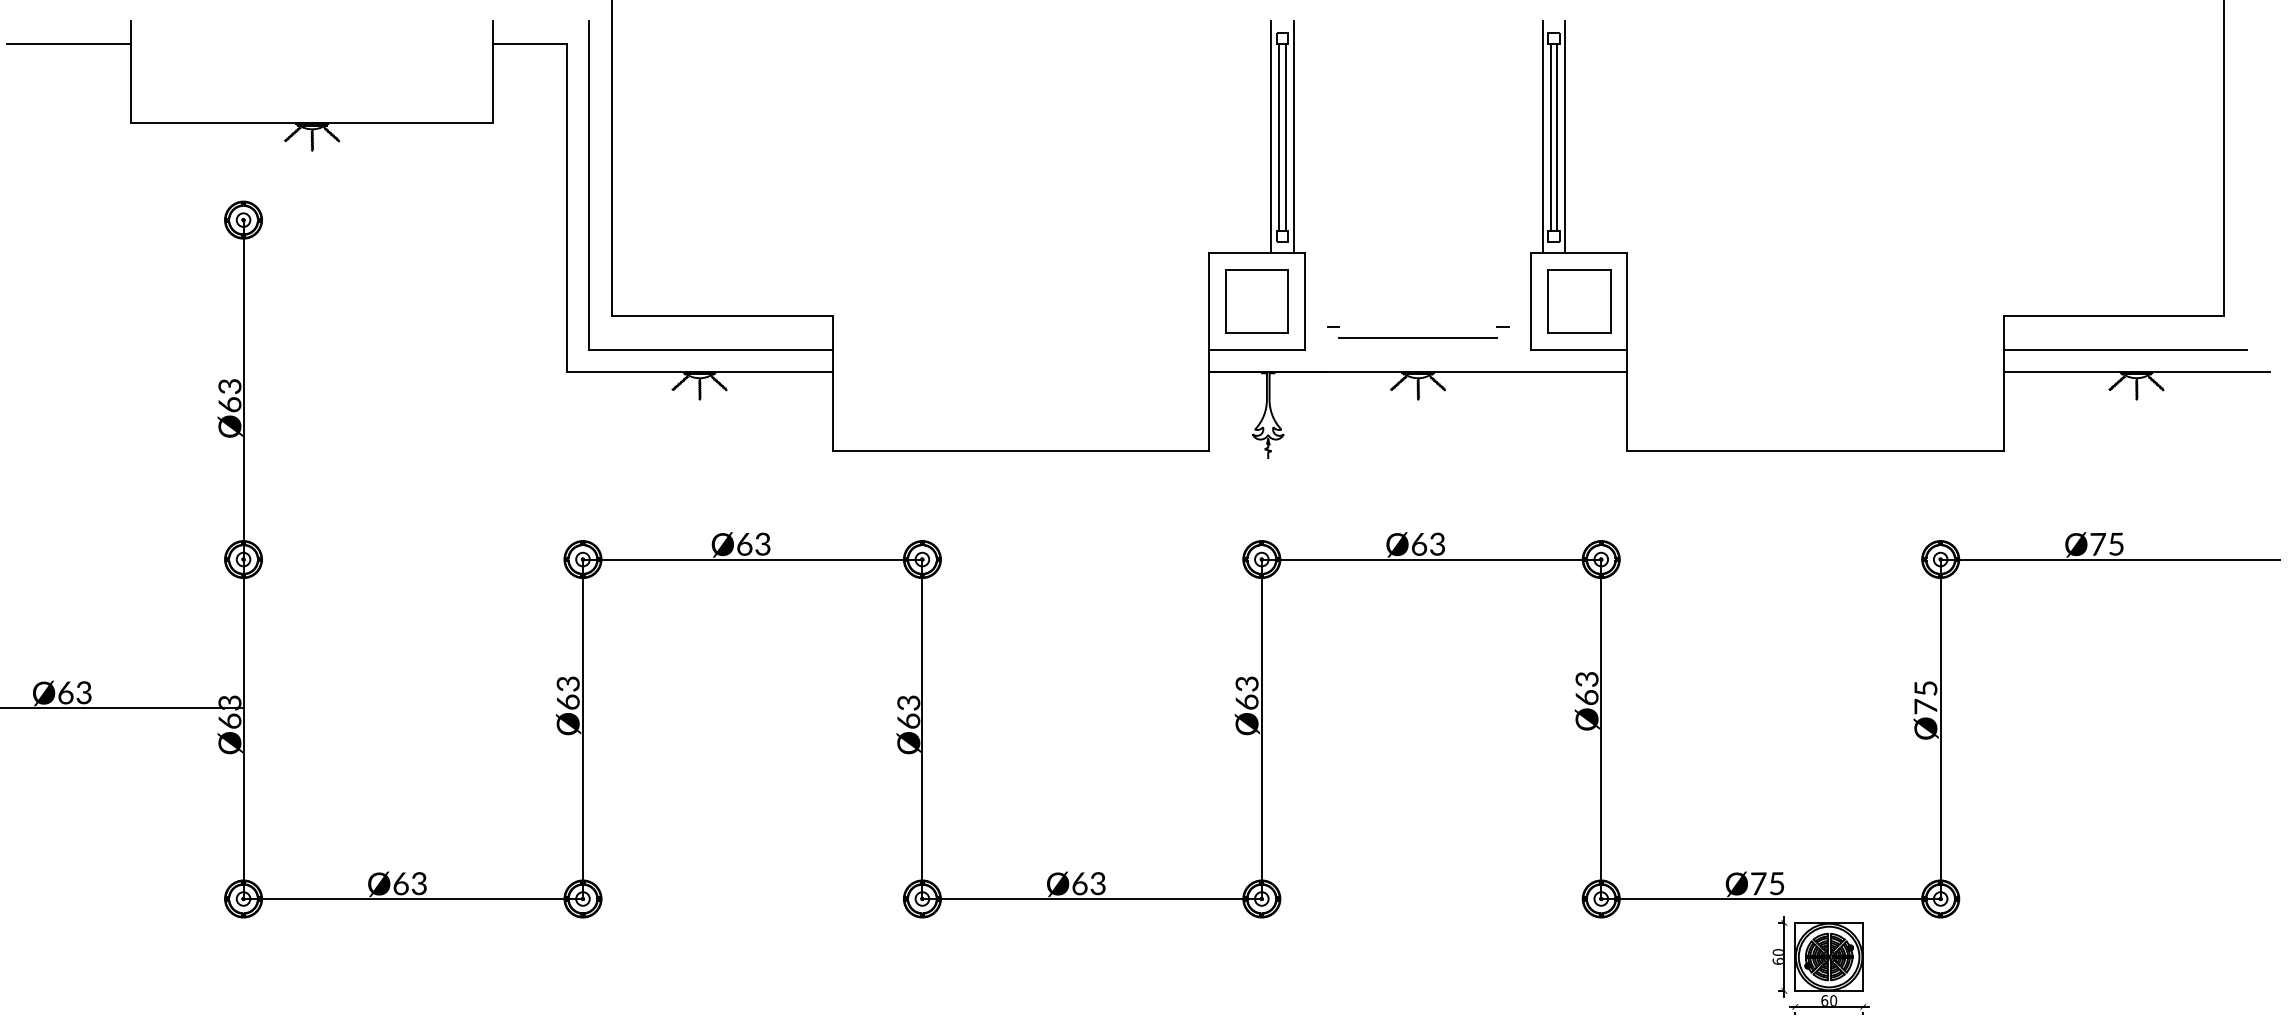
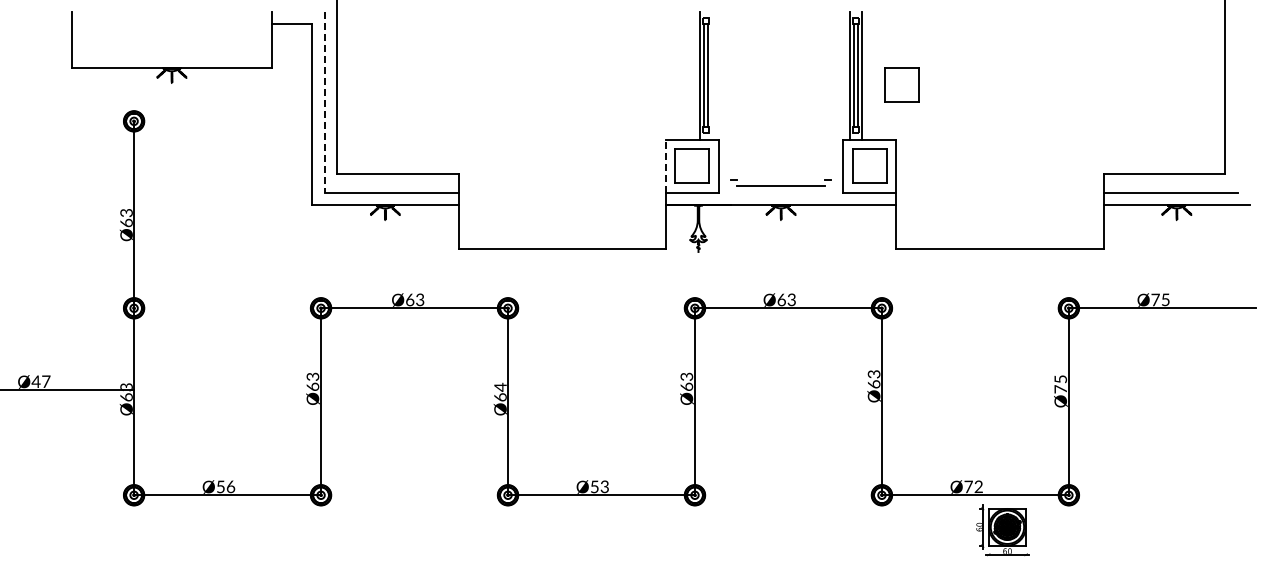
line: (68, 44) -> (37, 24), removed
line: (1293, 136) -> (712, 75), removed
part: (1636, 153) -> (901, 84), added
line: (589, 185) -> (324, 102), solid -> dashed
line: (1208, 300) -> (665, 165), solid -> dashed
text: (73, 692) -> (40, 381), Ø63 -> Ø47
text: (908, 703) -> (500, 387), Ø63 -> Ø64
text: (409, 883) -> (225, 486), Ø63 -> Ø56
text: (1079, 883) -> (594, 486), Ø63 -> Ø53
text: (1776, 883) -> (978, 486), Ø75 -> Ø72

